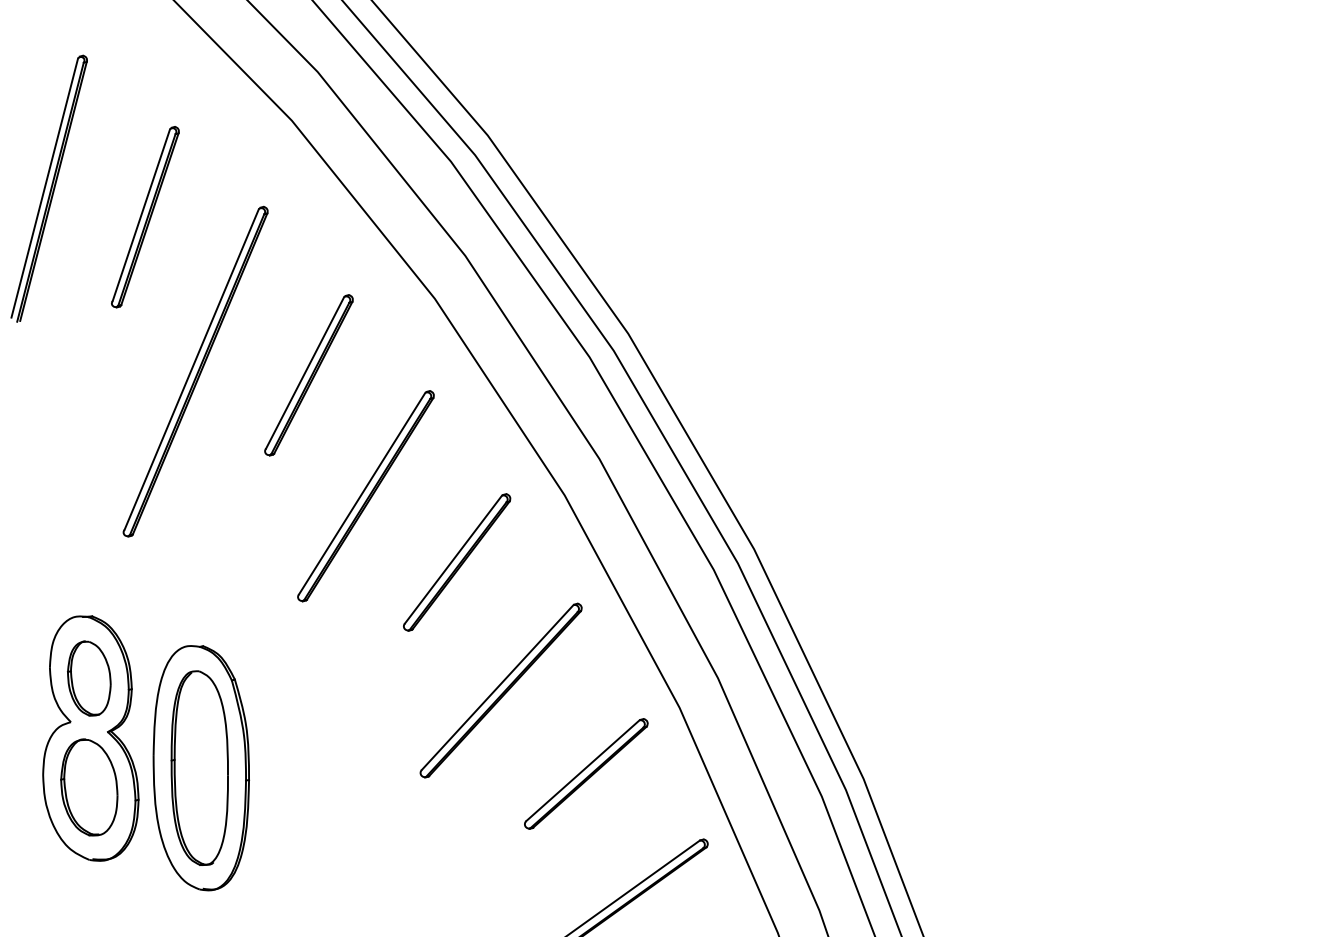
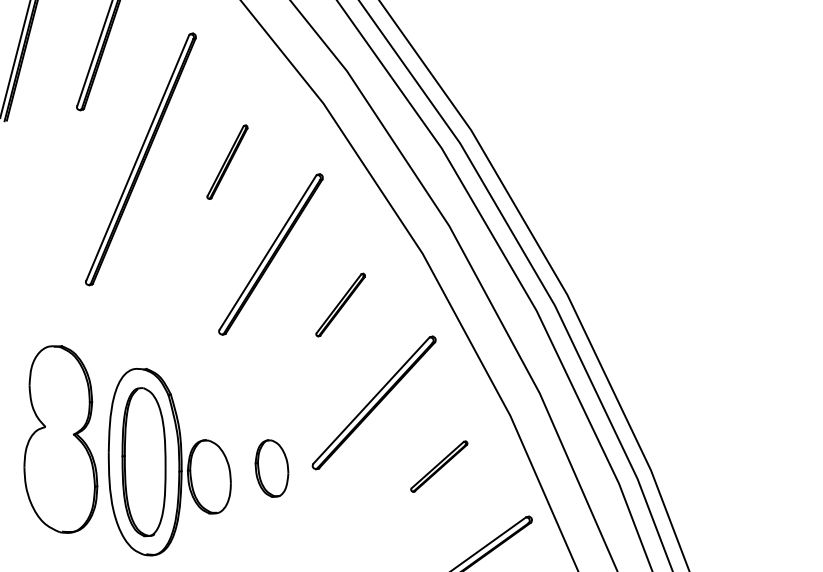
part: (308, 375) -> (227, 162), size x0.6
part: (457, 562) -> (340, 305), size x0.6
part: (89, 678) -> (272, 468), moved
part: (586, 773) -> (439, 466), size x0.6
part: (89, 787) -> (209, 476), moved

